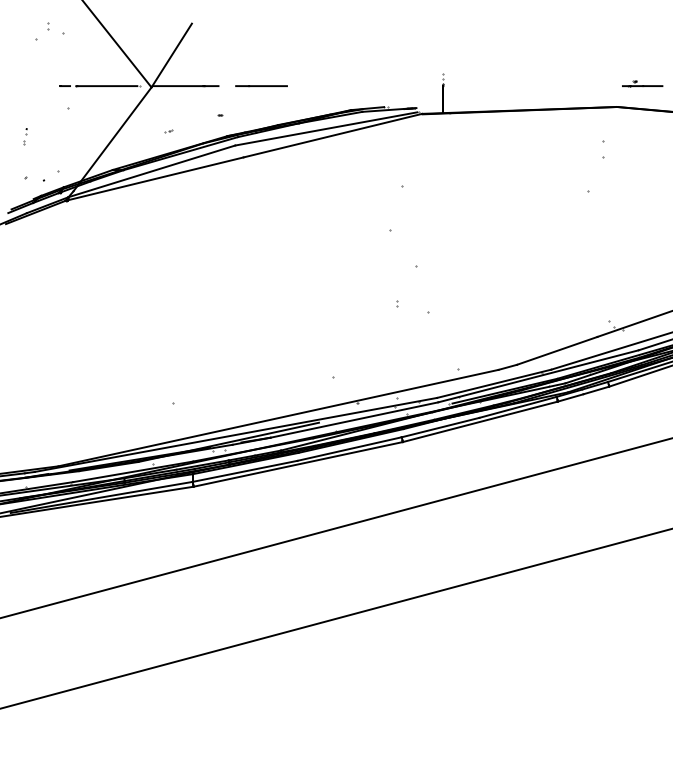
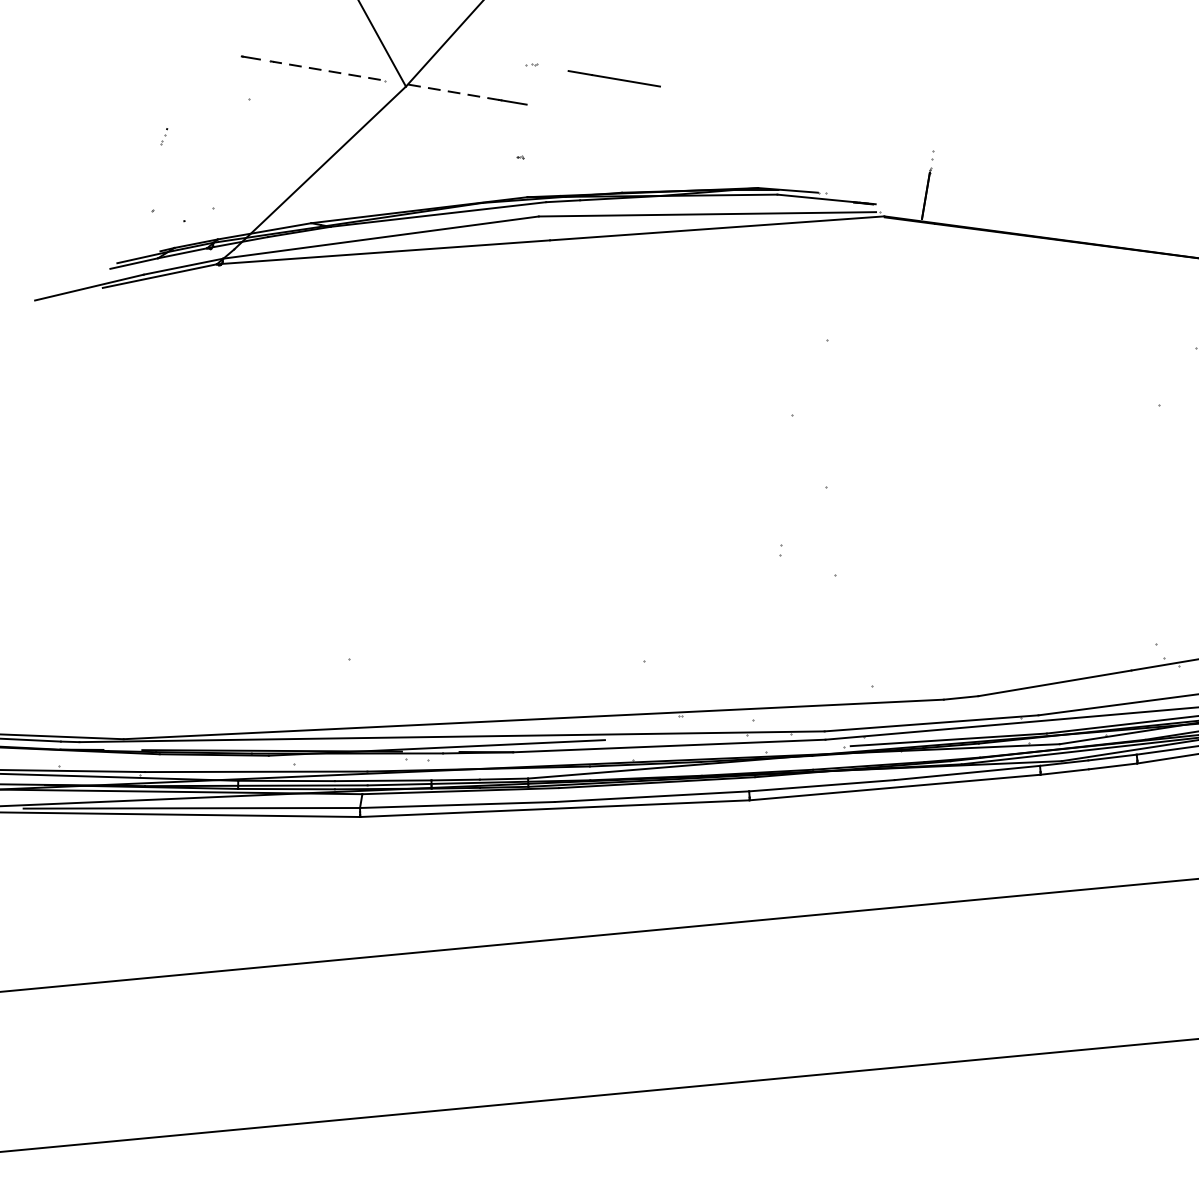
line: (107, 86) -> (327, 71), solid -> dashed
line: (178, 86) -> (454, 93), solid -> dashed
line: (261, 86) -> (614, 79), moved
part: (168, 131) -> (531, 65), moved
part: (25, 136) -> (164, 136), size x0.6

